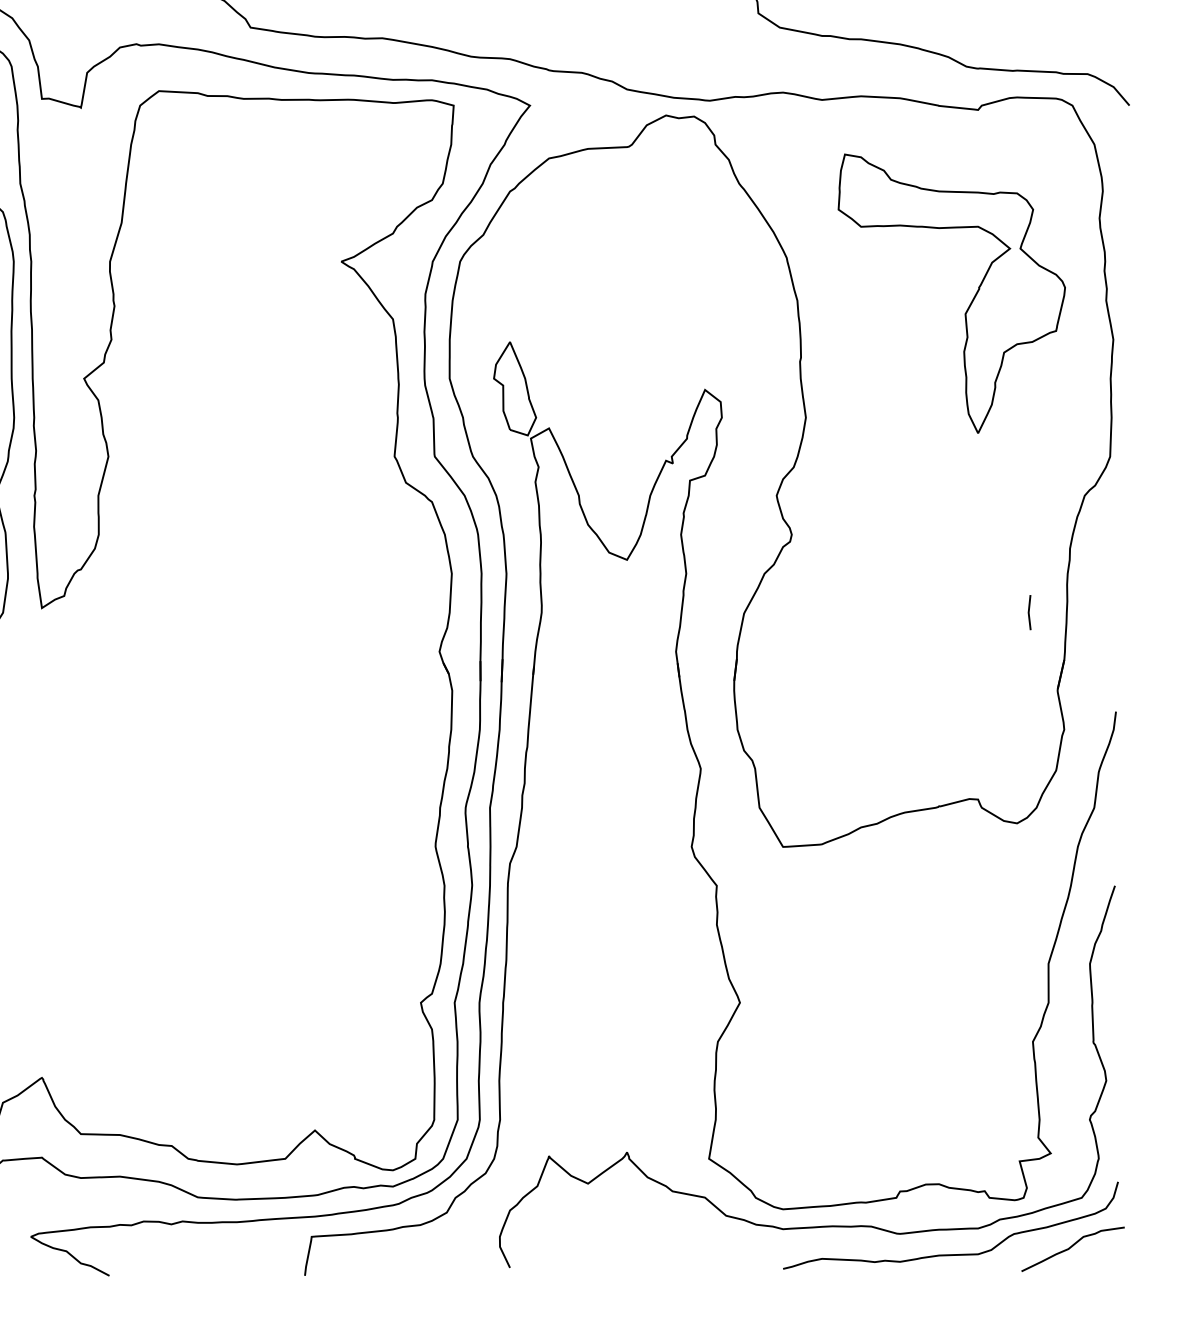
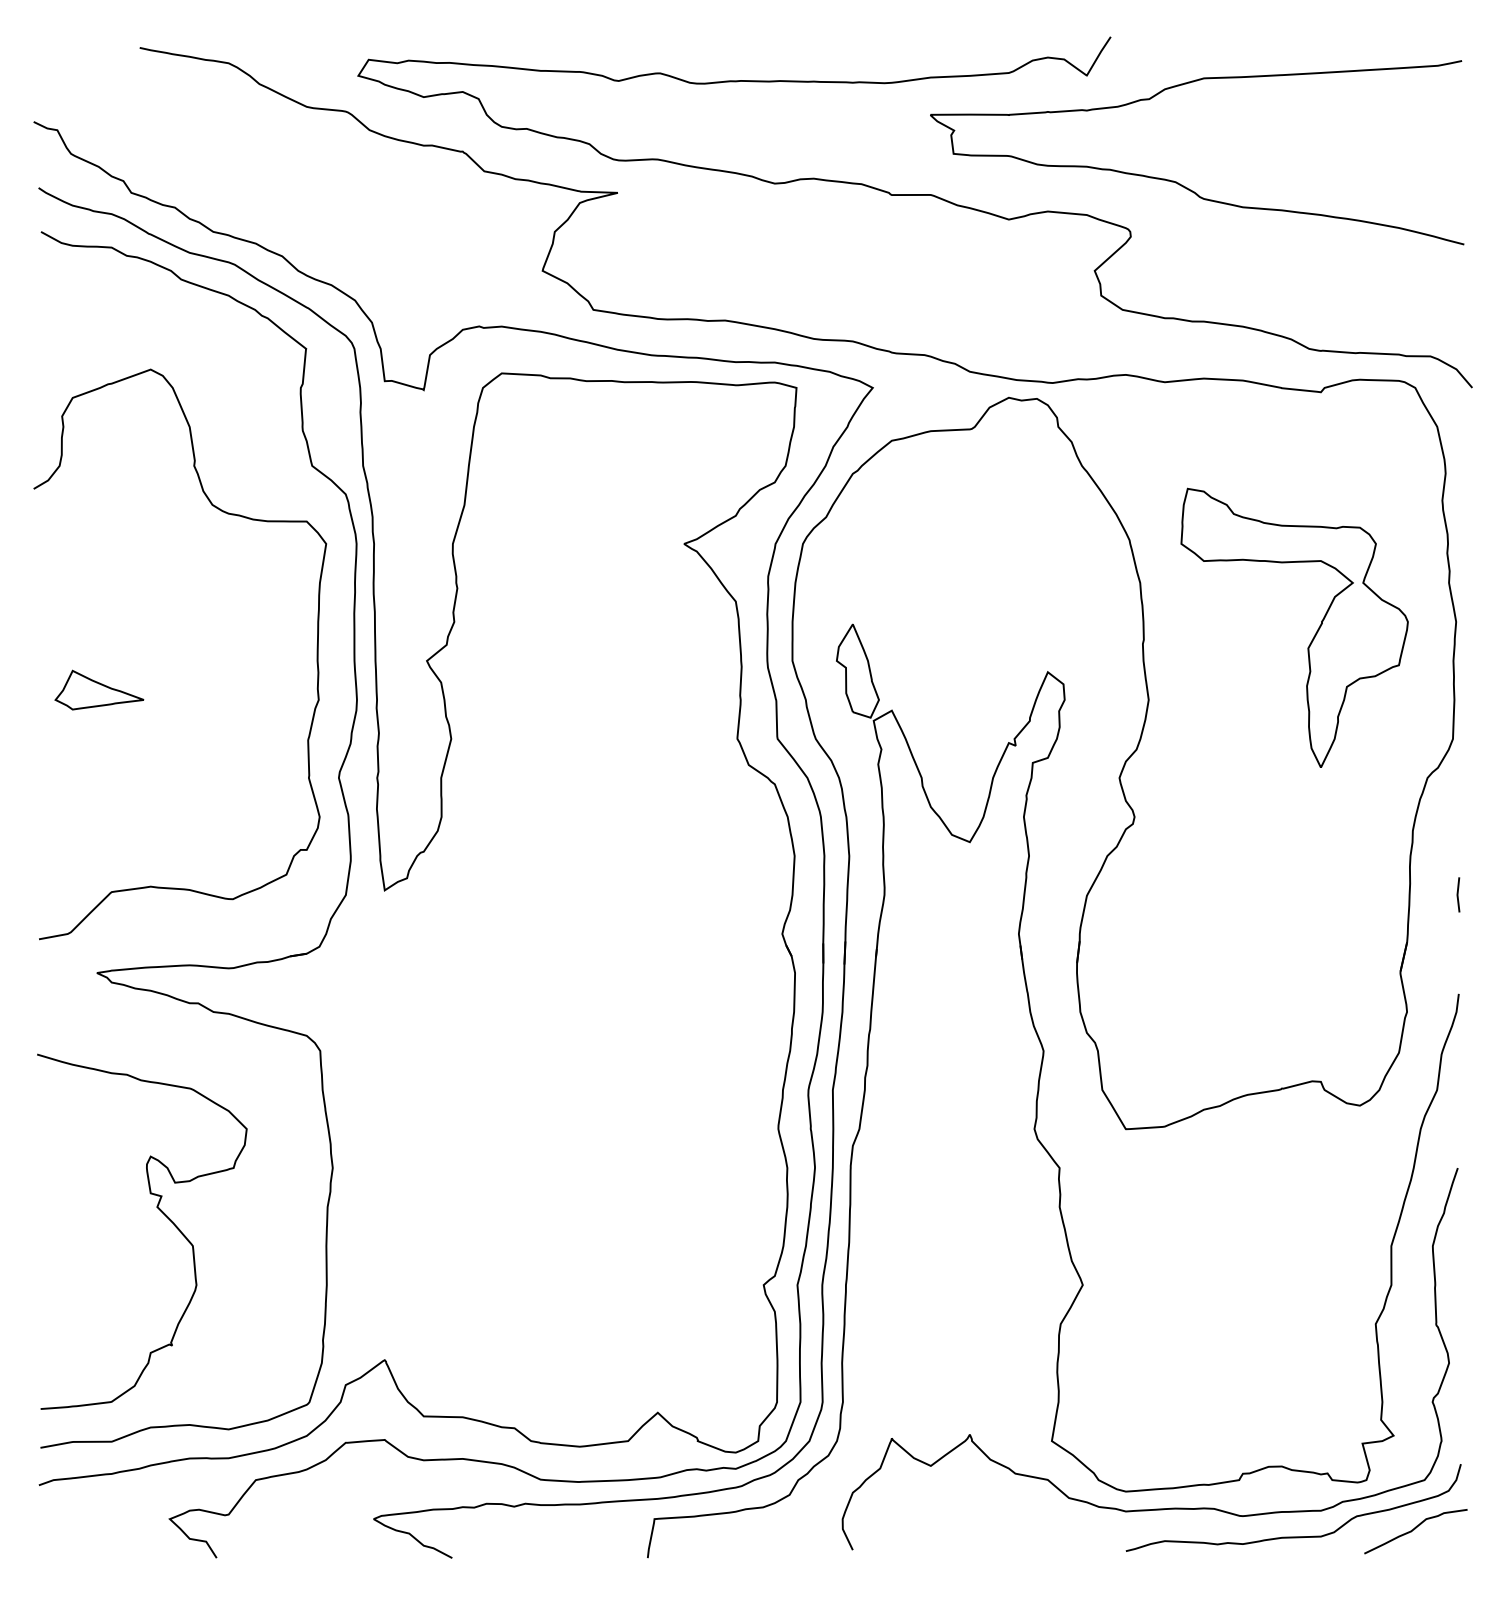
part: (970, 302) -> (1313, 636), moved
line: (1029, 612) -> (1458, 894), moved

